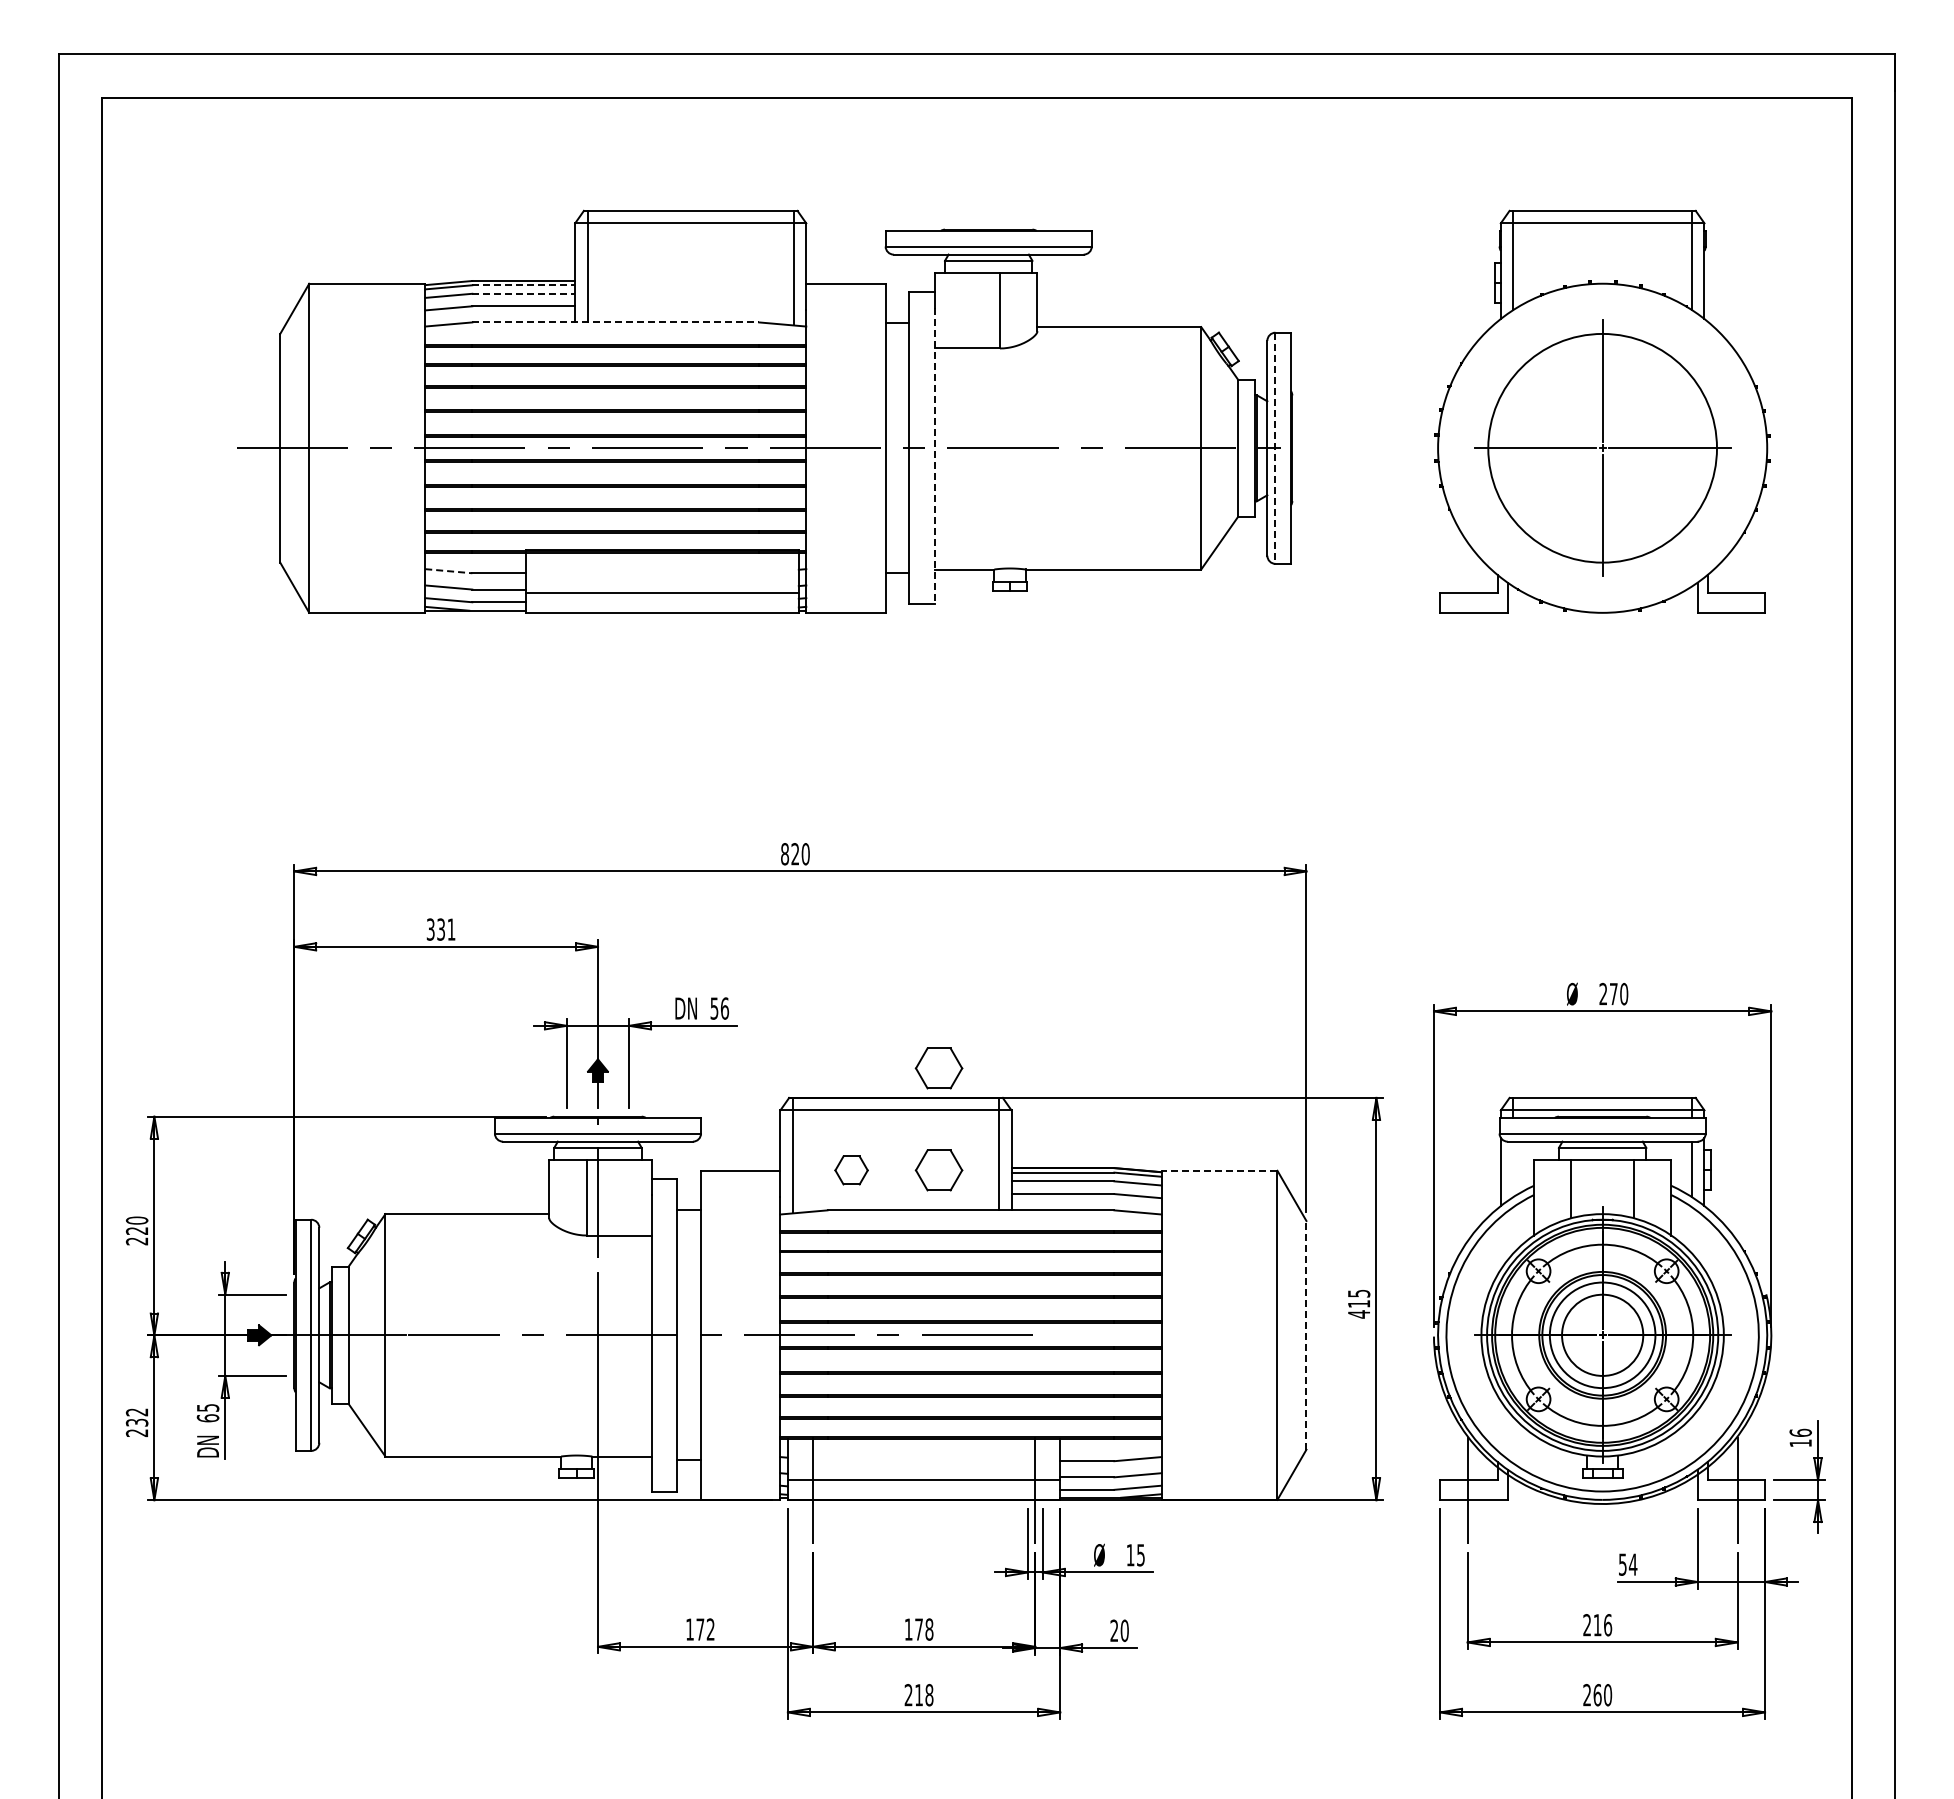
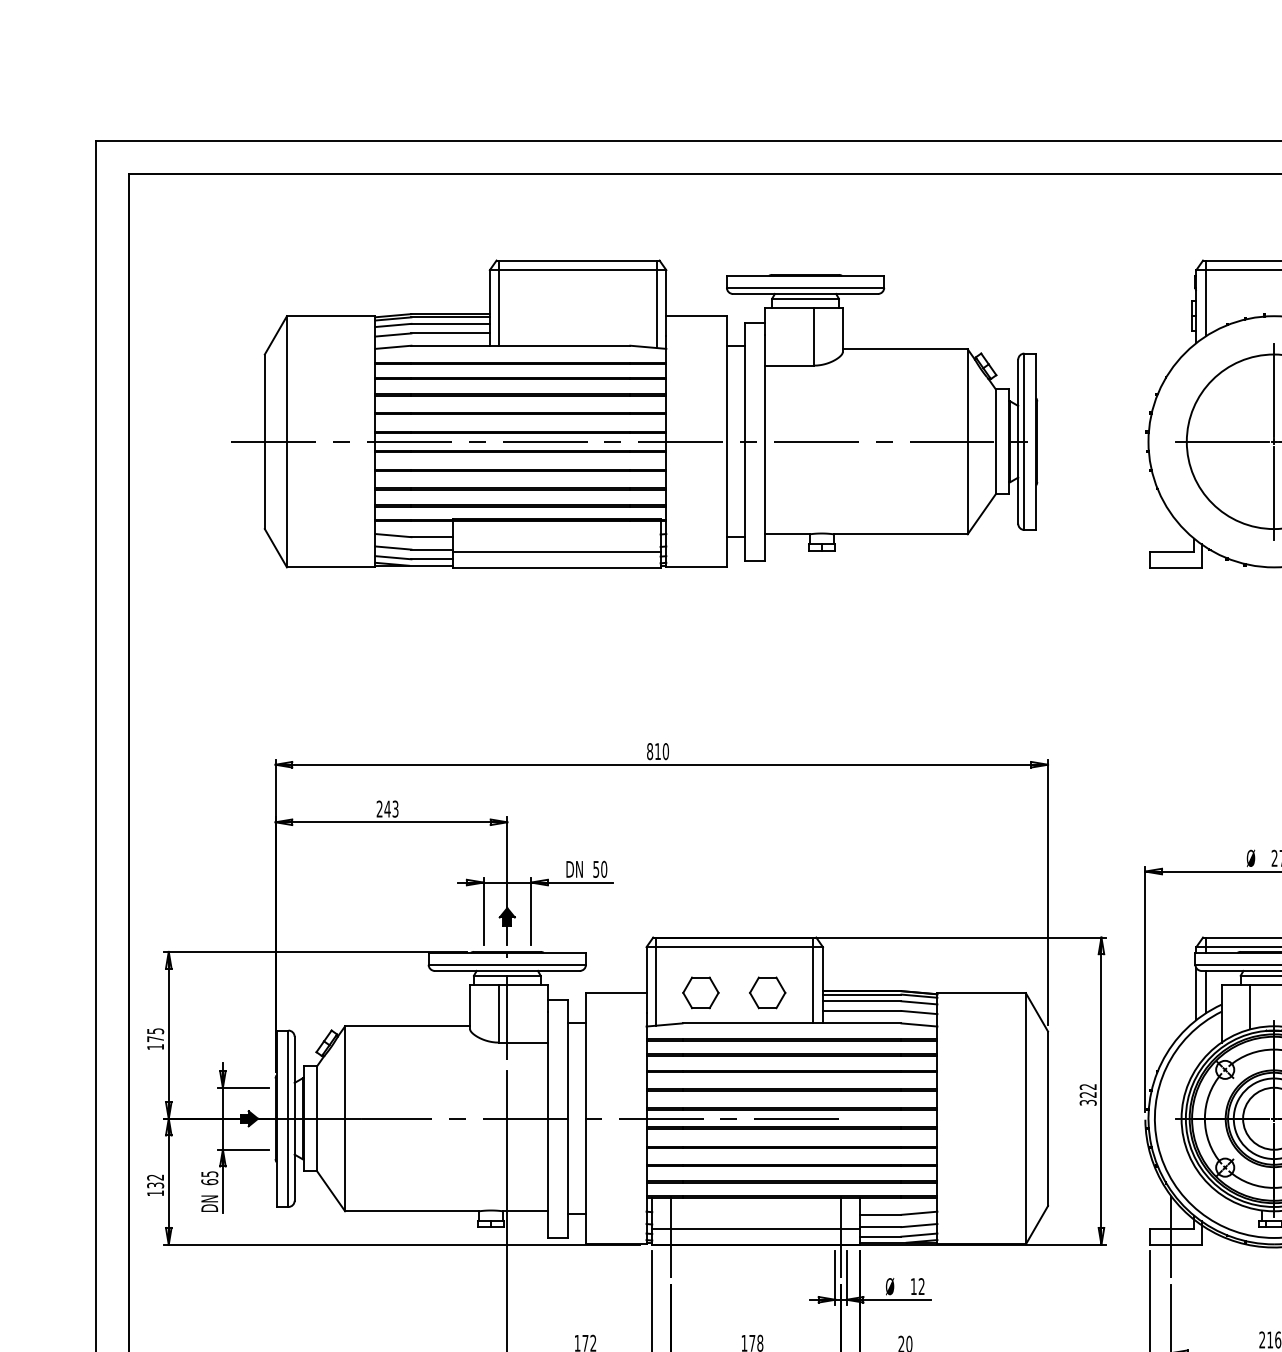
line: (524, 285) -> (451, 317), dashed -> solid
line: (524, 293) -> (451, 323), dashed -> solid
line: (616, 322) -> (521, 345), dashed -> solid
line: (1275, 448) -> (1024, 441), dashed -> solid
line: (935, 456) -> (764, 448), dashed -> solid
line: (448, 571) -> (393, 535), dashed -> solid
text: (795, 853) -> (658, 751), 820 -> 810
text: (440, 929) -> (387, 809), 331 -> 243
text: (725, 1008) -> (604, 869), 56 -> 50
part: (938, 1068) -> (767, 915), removed
line: (1513, 1169) -> (1206, 992), added
part: (851, 1170) -> (700, 992), size x1.43
line: (1219, 1170) -> (981, 992), dashed -> solid
text: (136, 1230) -> (155, 1038), 220 -> 175
text: (1358, 1304) -> (1087, 1095), 415 -> 322
line: (1306, 1334) -> (1048, 1118), dashed -> solid
text: (136, 1433) -> (155, 1193), 232 -> 132
text: (1140, 1555) -> (921, 1286), 15 -> 12

